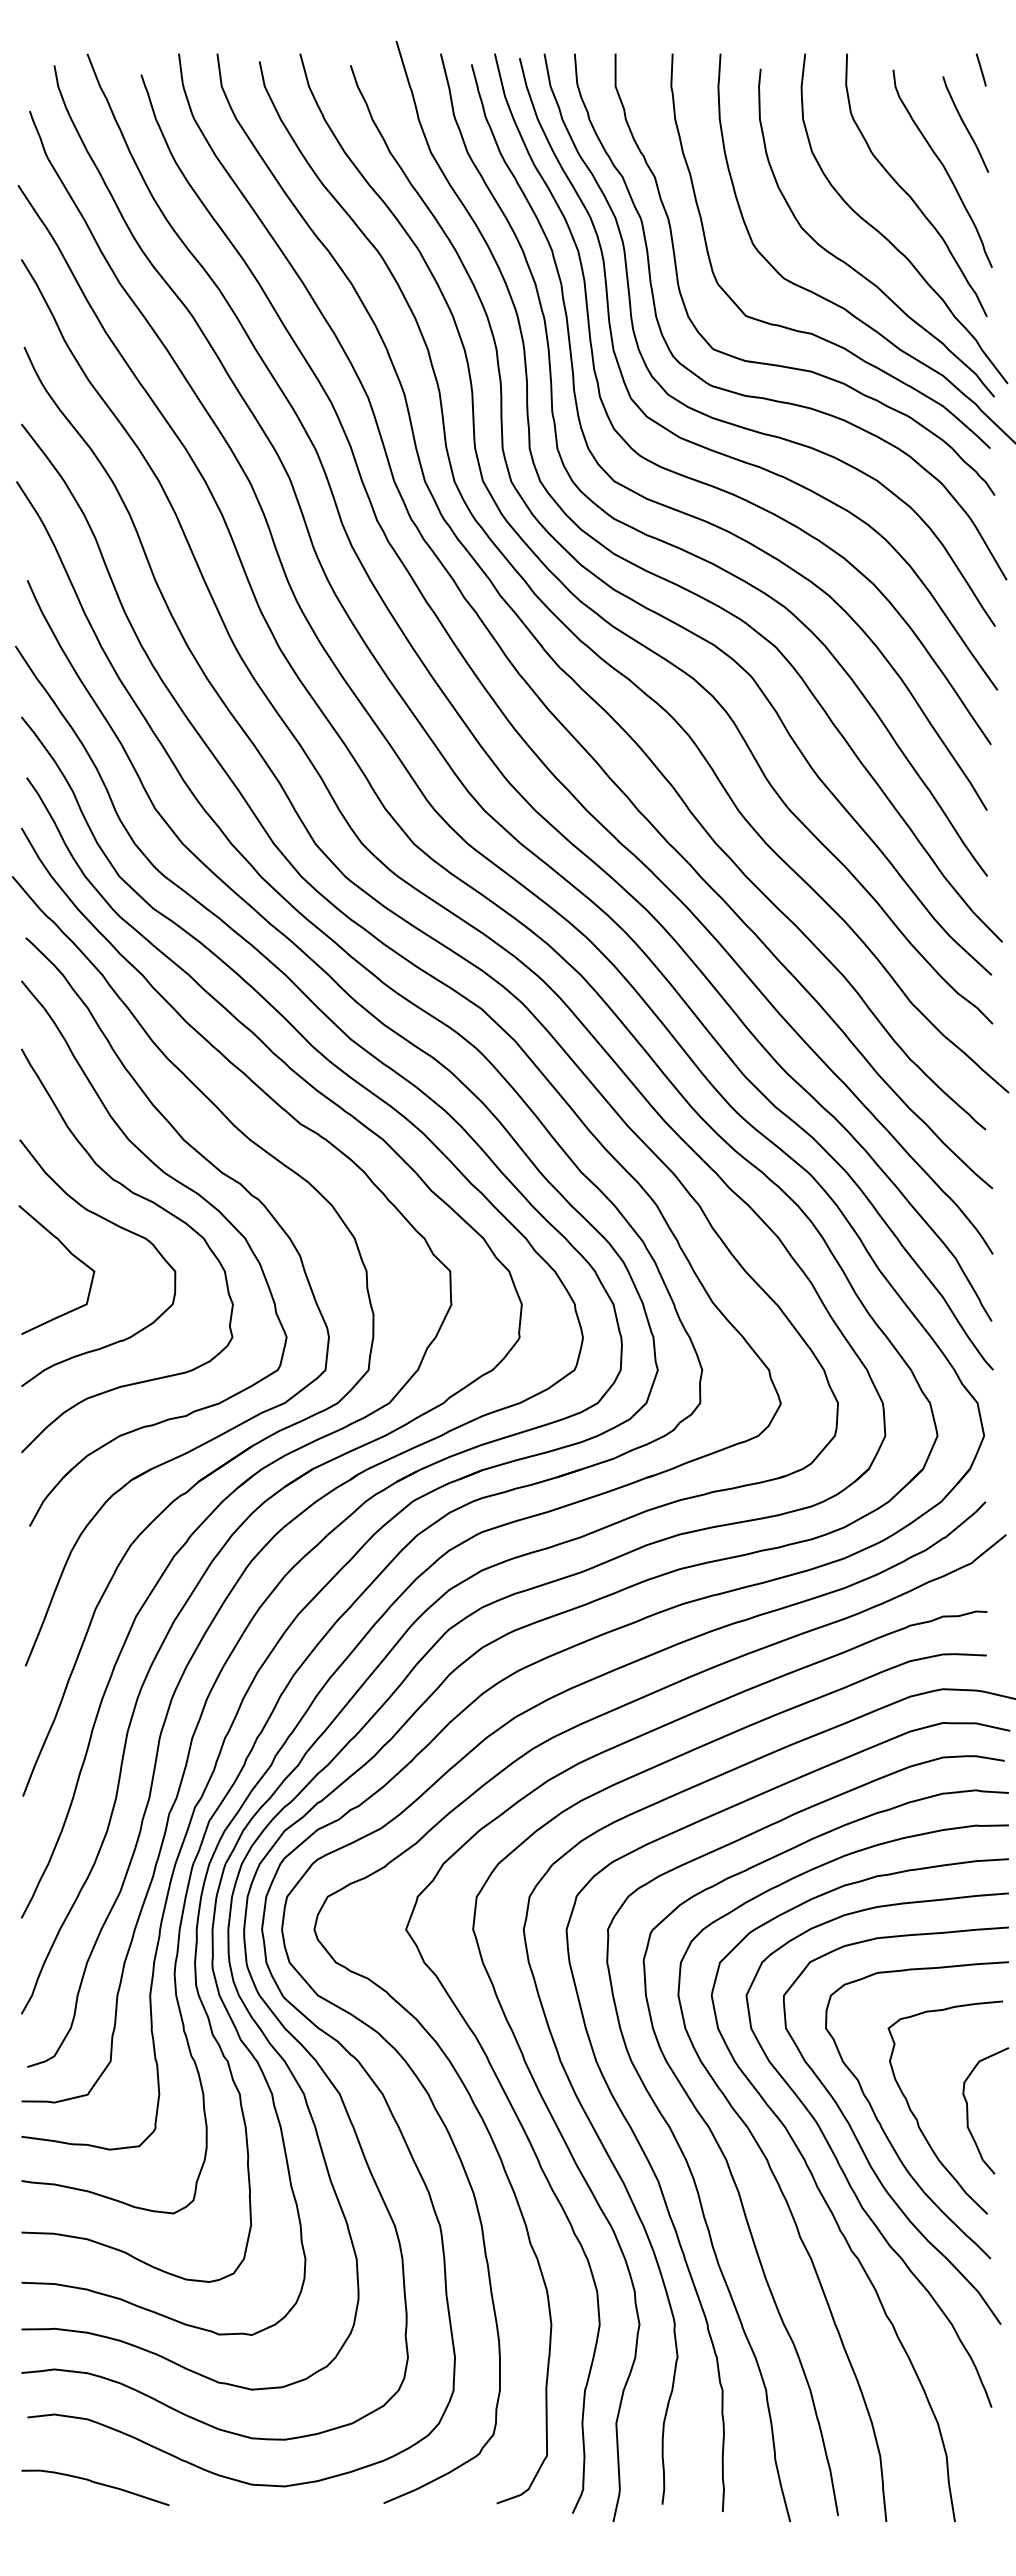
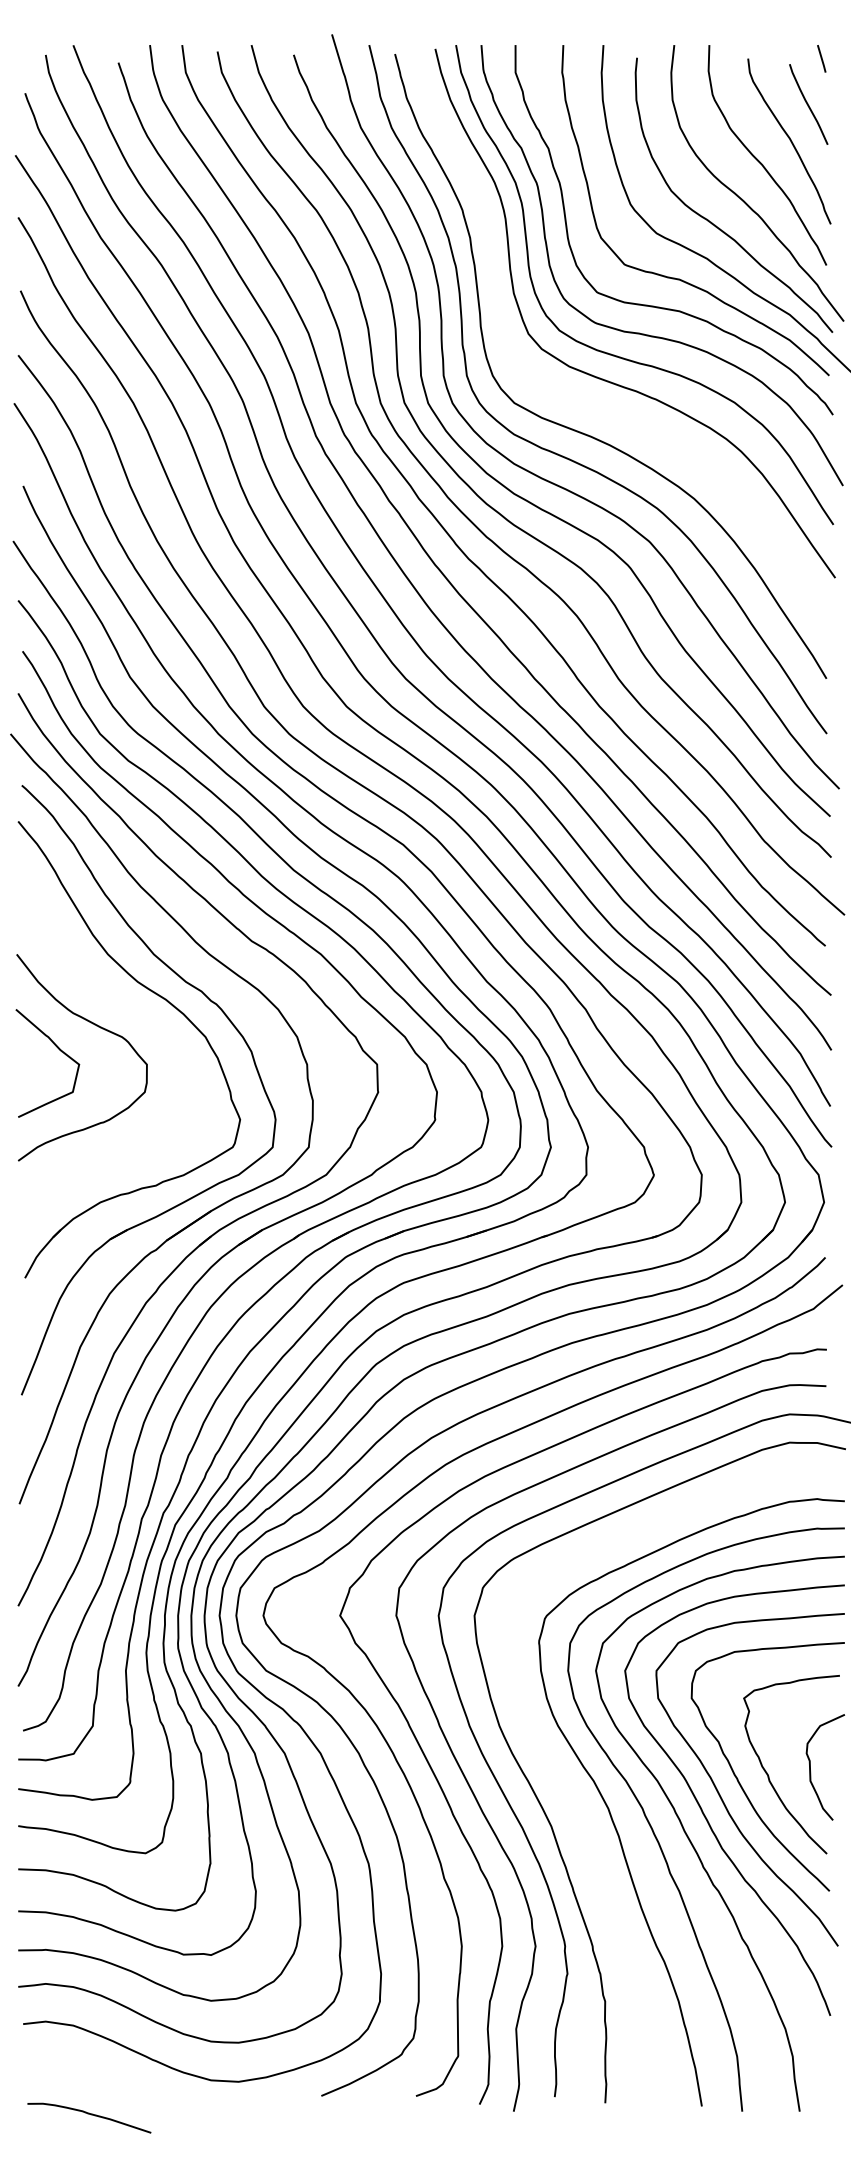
curve: (713, 485) -> (597, 406), removed
curve: (150, 1202) -> (126, 1006), removed
curve: (695, 2180) -> (582, 1825), removed
curve: (95, 2483) -> (89, 2114), moved

